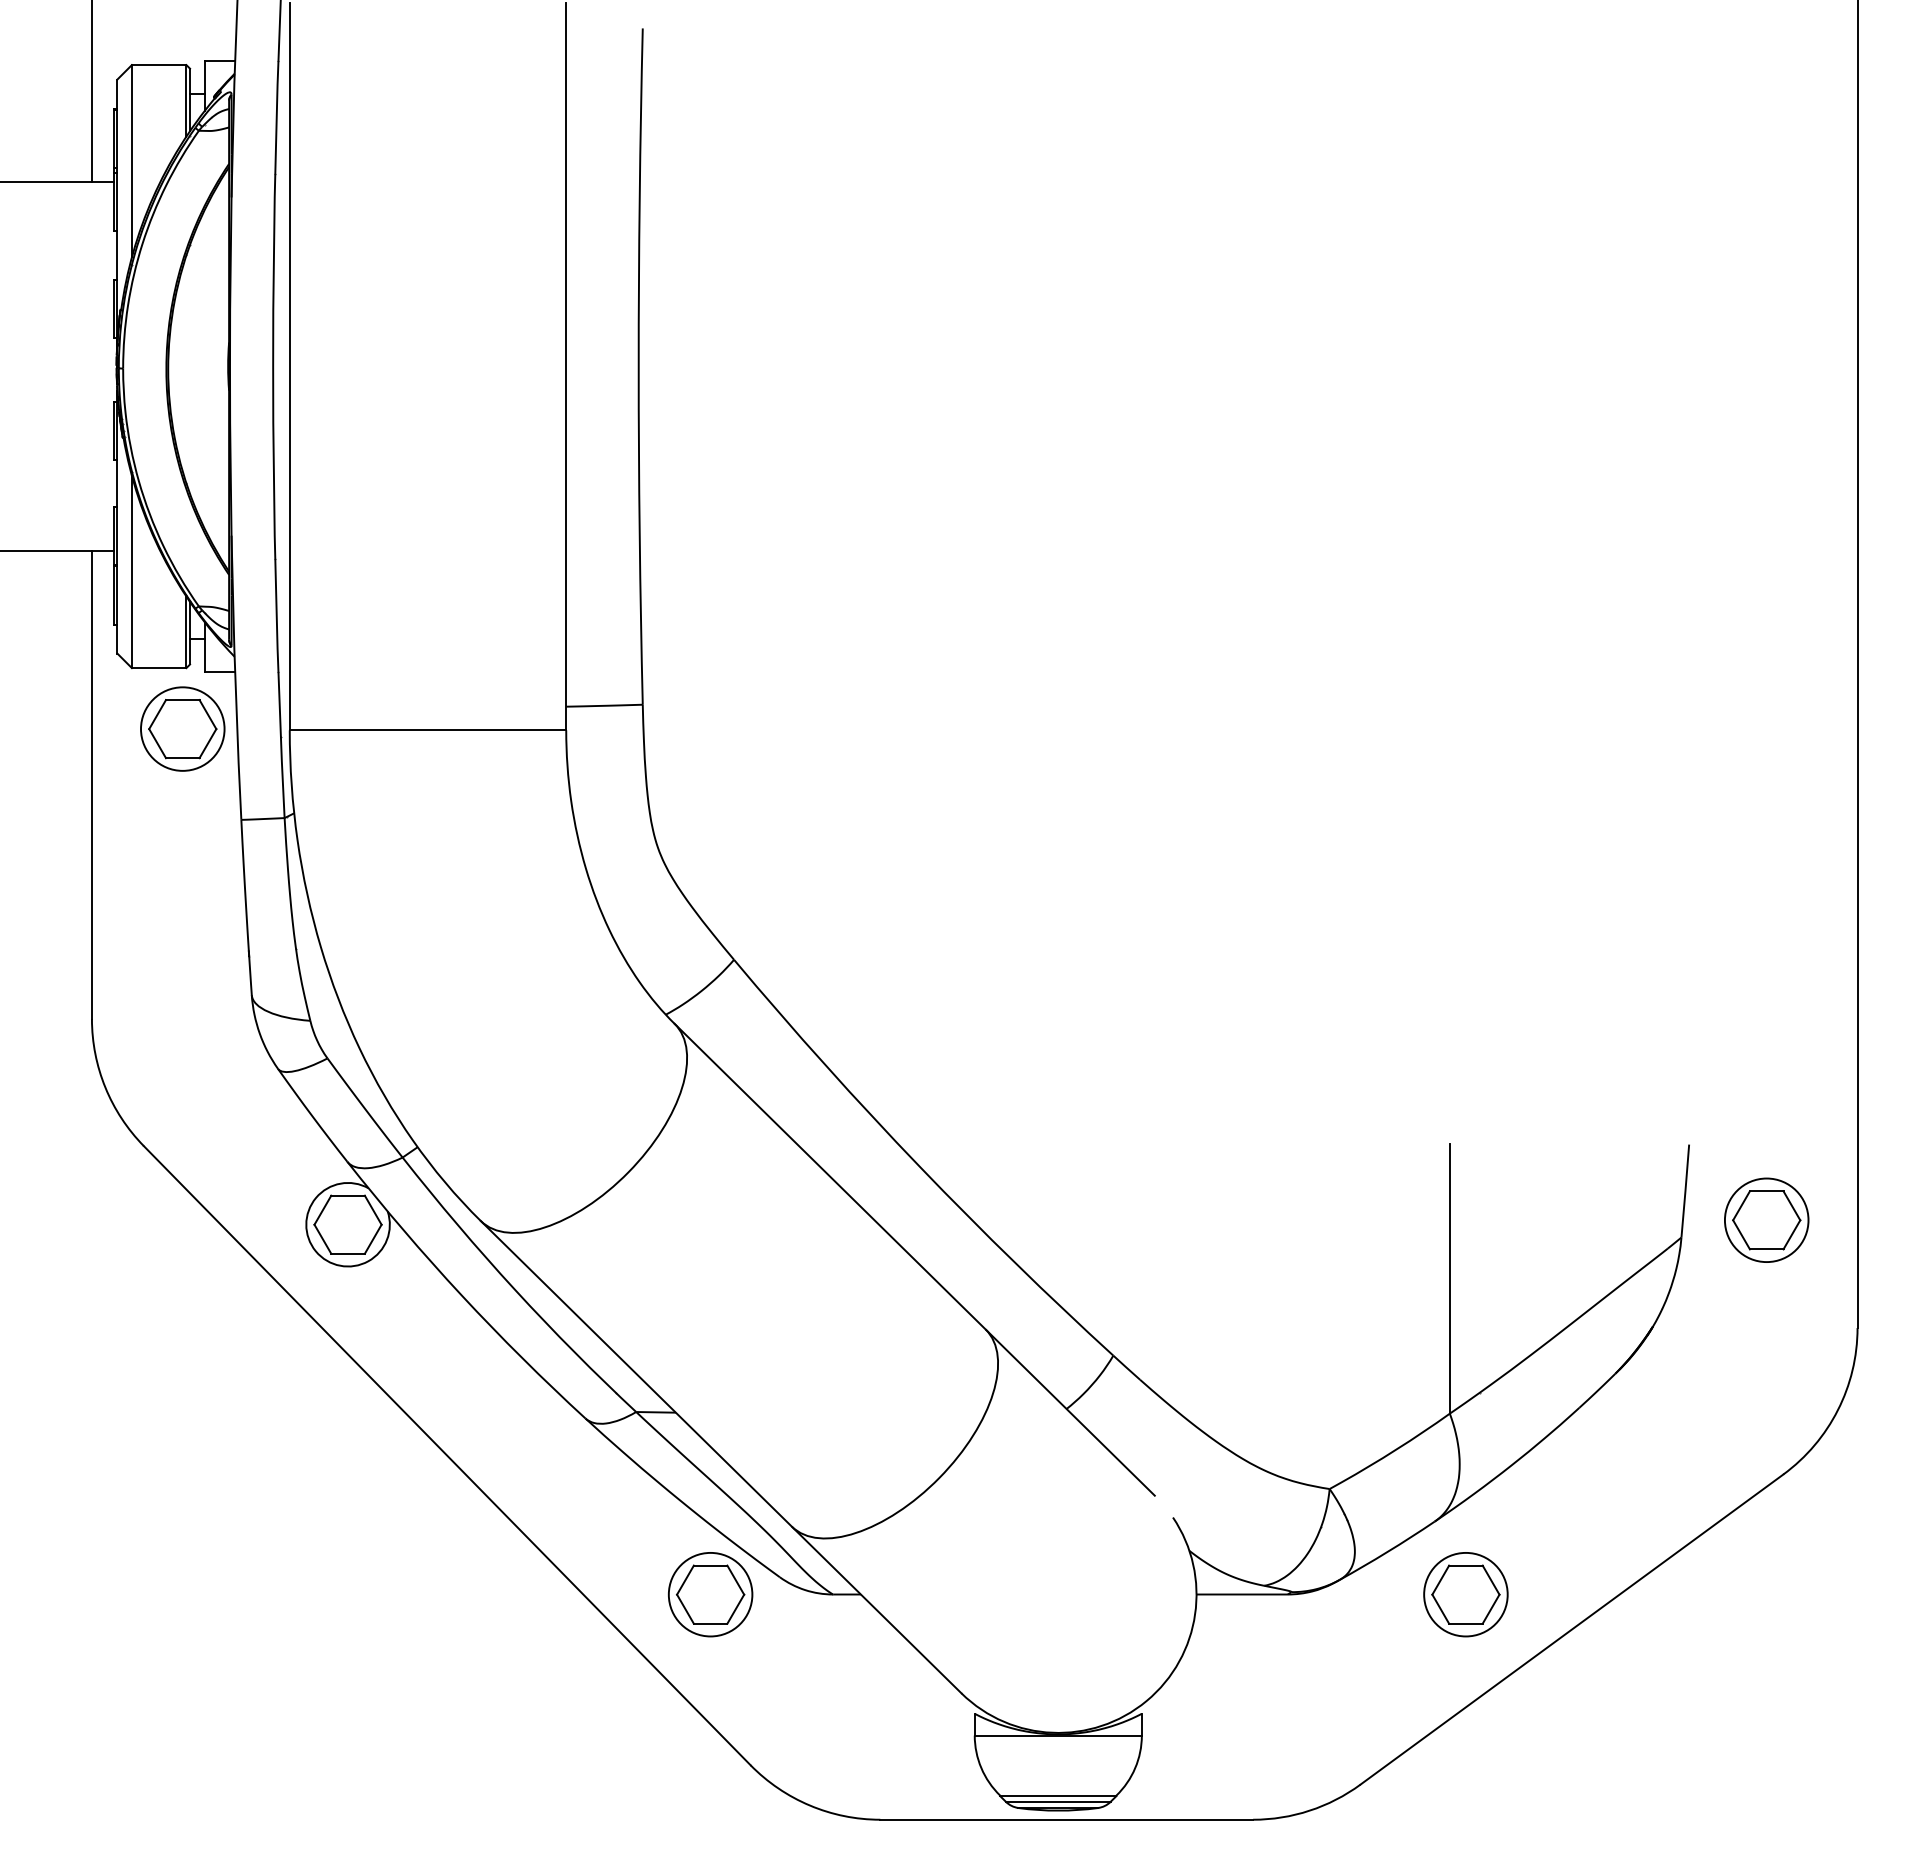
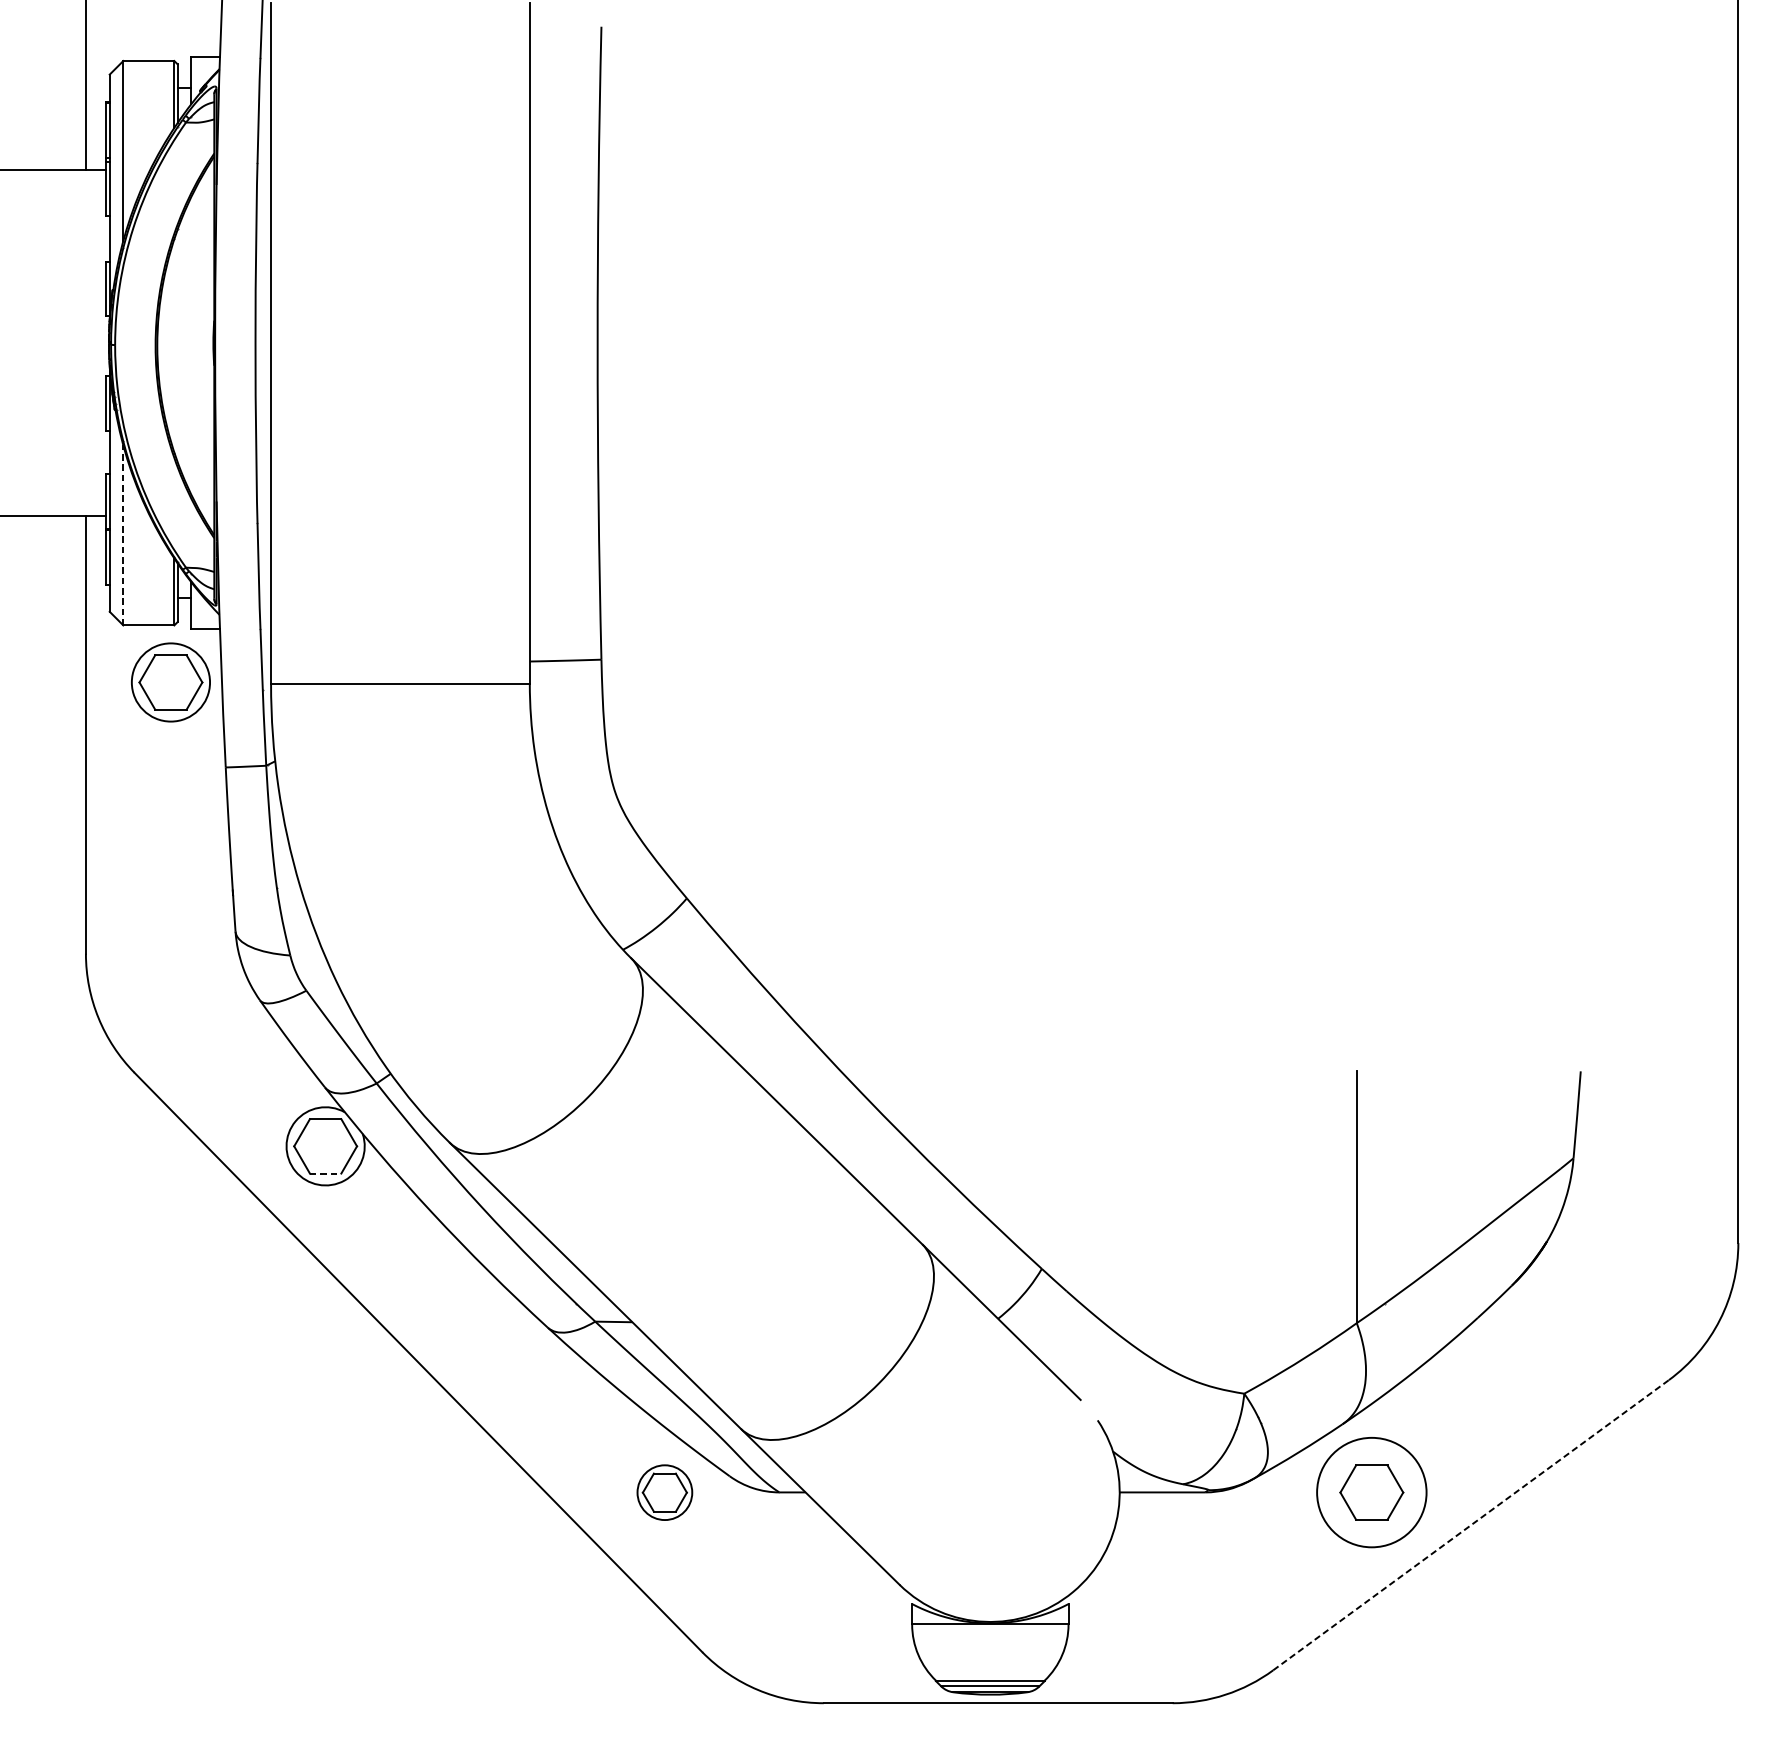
line: (131, 571) -> (122, 534), solid -> dashed
part: (1766, 1219) -> (1653, 1141), removed
line: (348, 1253) -> (326, 1173), solid -> dashed
part: (710, 1594) -> (664, 1492), size x0.7
circle: (1465, 1594) -> (1371, 1492), size x1.4
line: (1572, 1629) -> (1471, 1525), solid -> dashed

